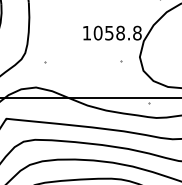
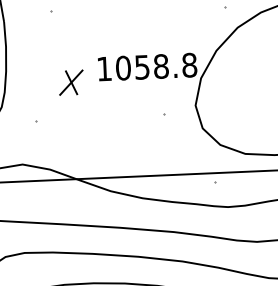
part: (66, 40) -> (70, 82), added

